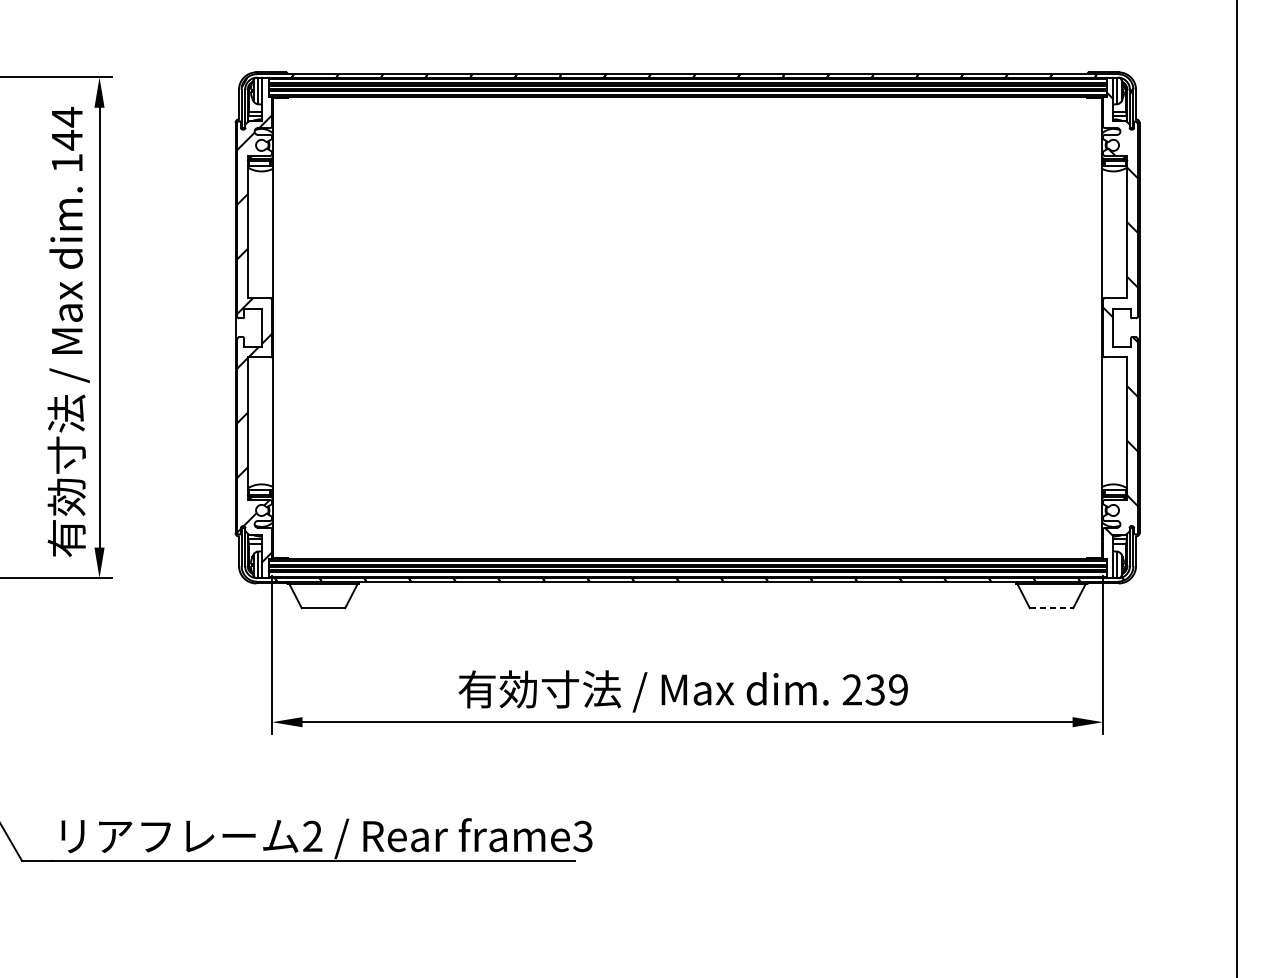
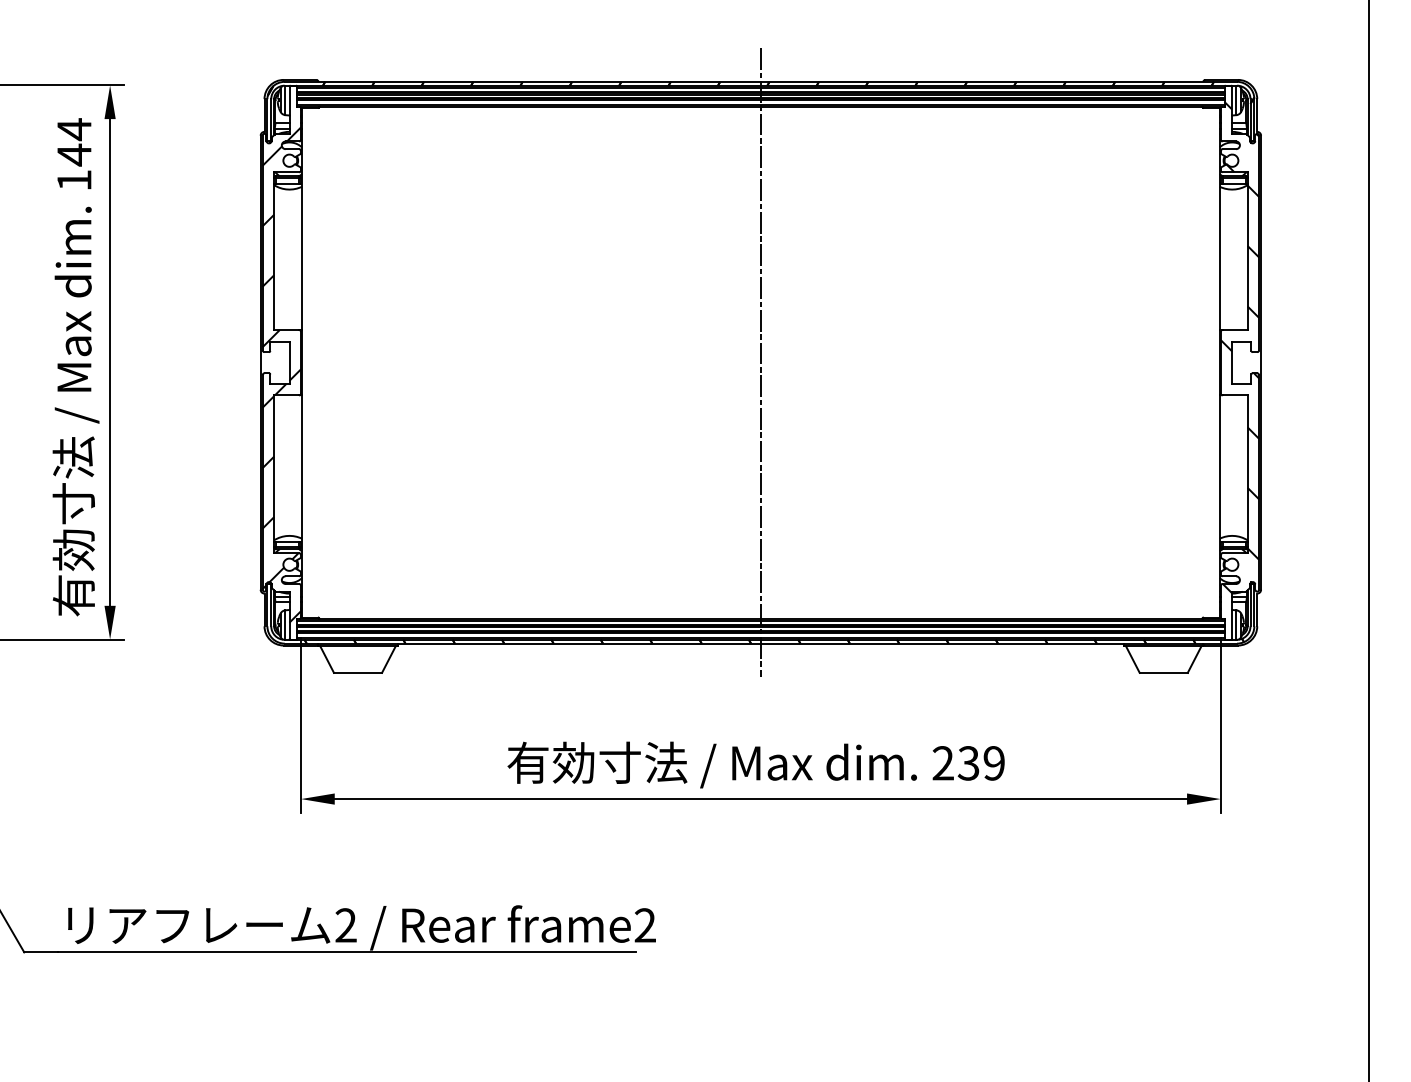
line: (687, 327) -> (760, 362), added
line: (1052, 607) -> (1164, 672), dashed -> solid
text: (582, 836) -> (644, 925), frame3 -> frame2

